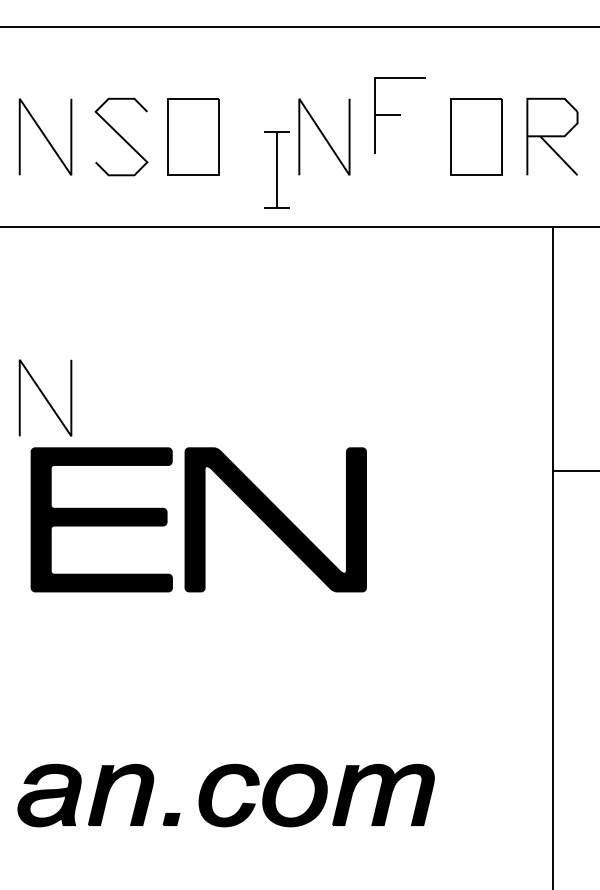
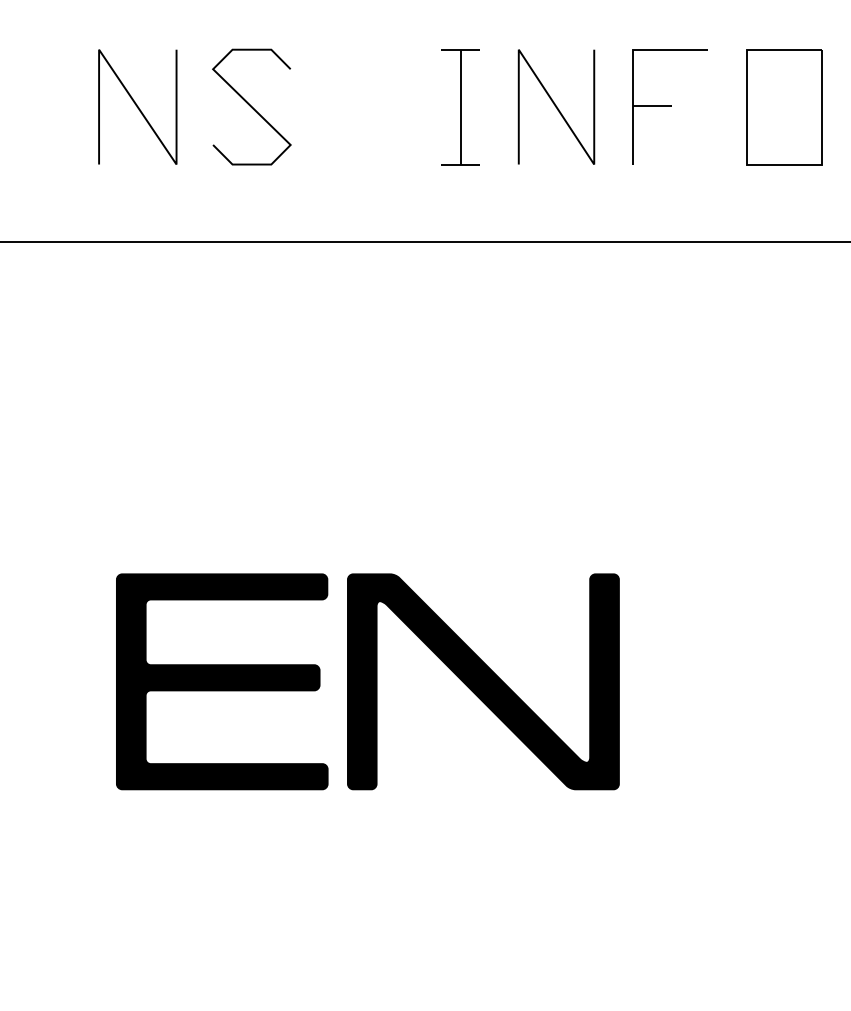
part: (399, 115) -> (669, 106), moved
part: (193, 136) -> (359, 106), removed
part: (276, 169) -> (460, 106), moved
line: (45, 397) -> (137, 498), removed

